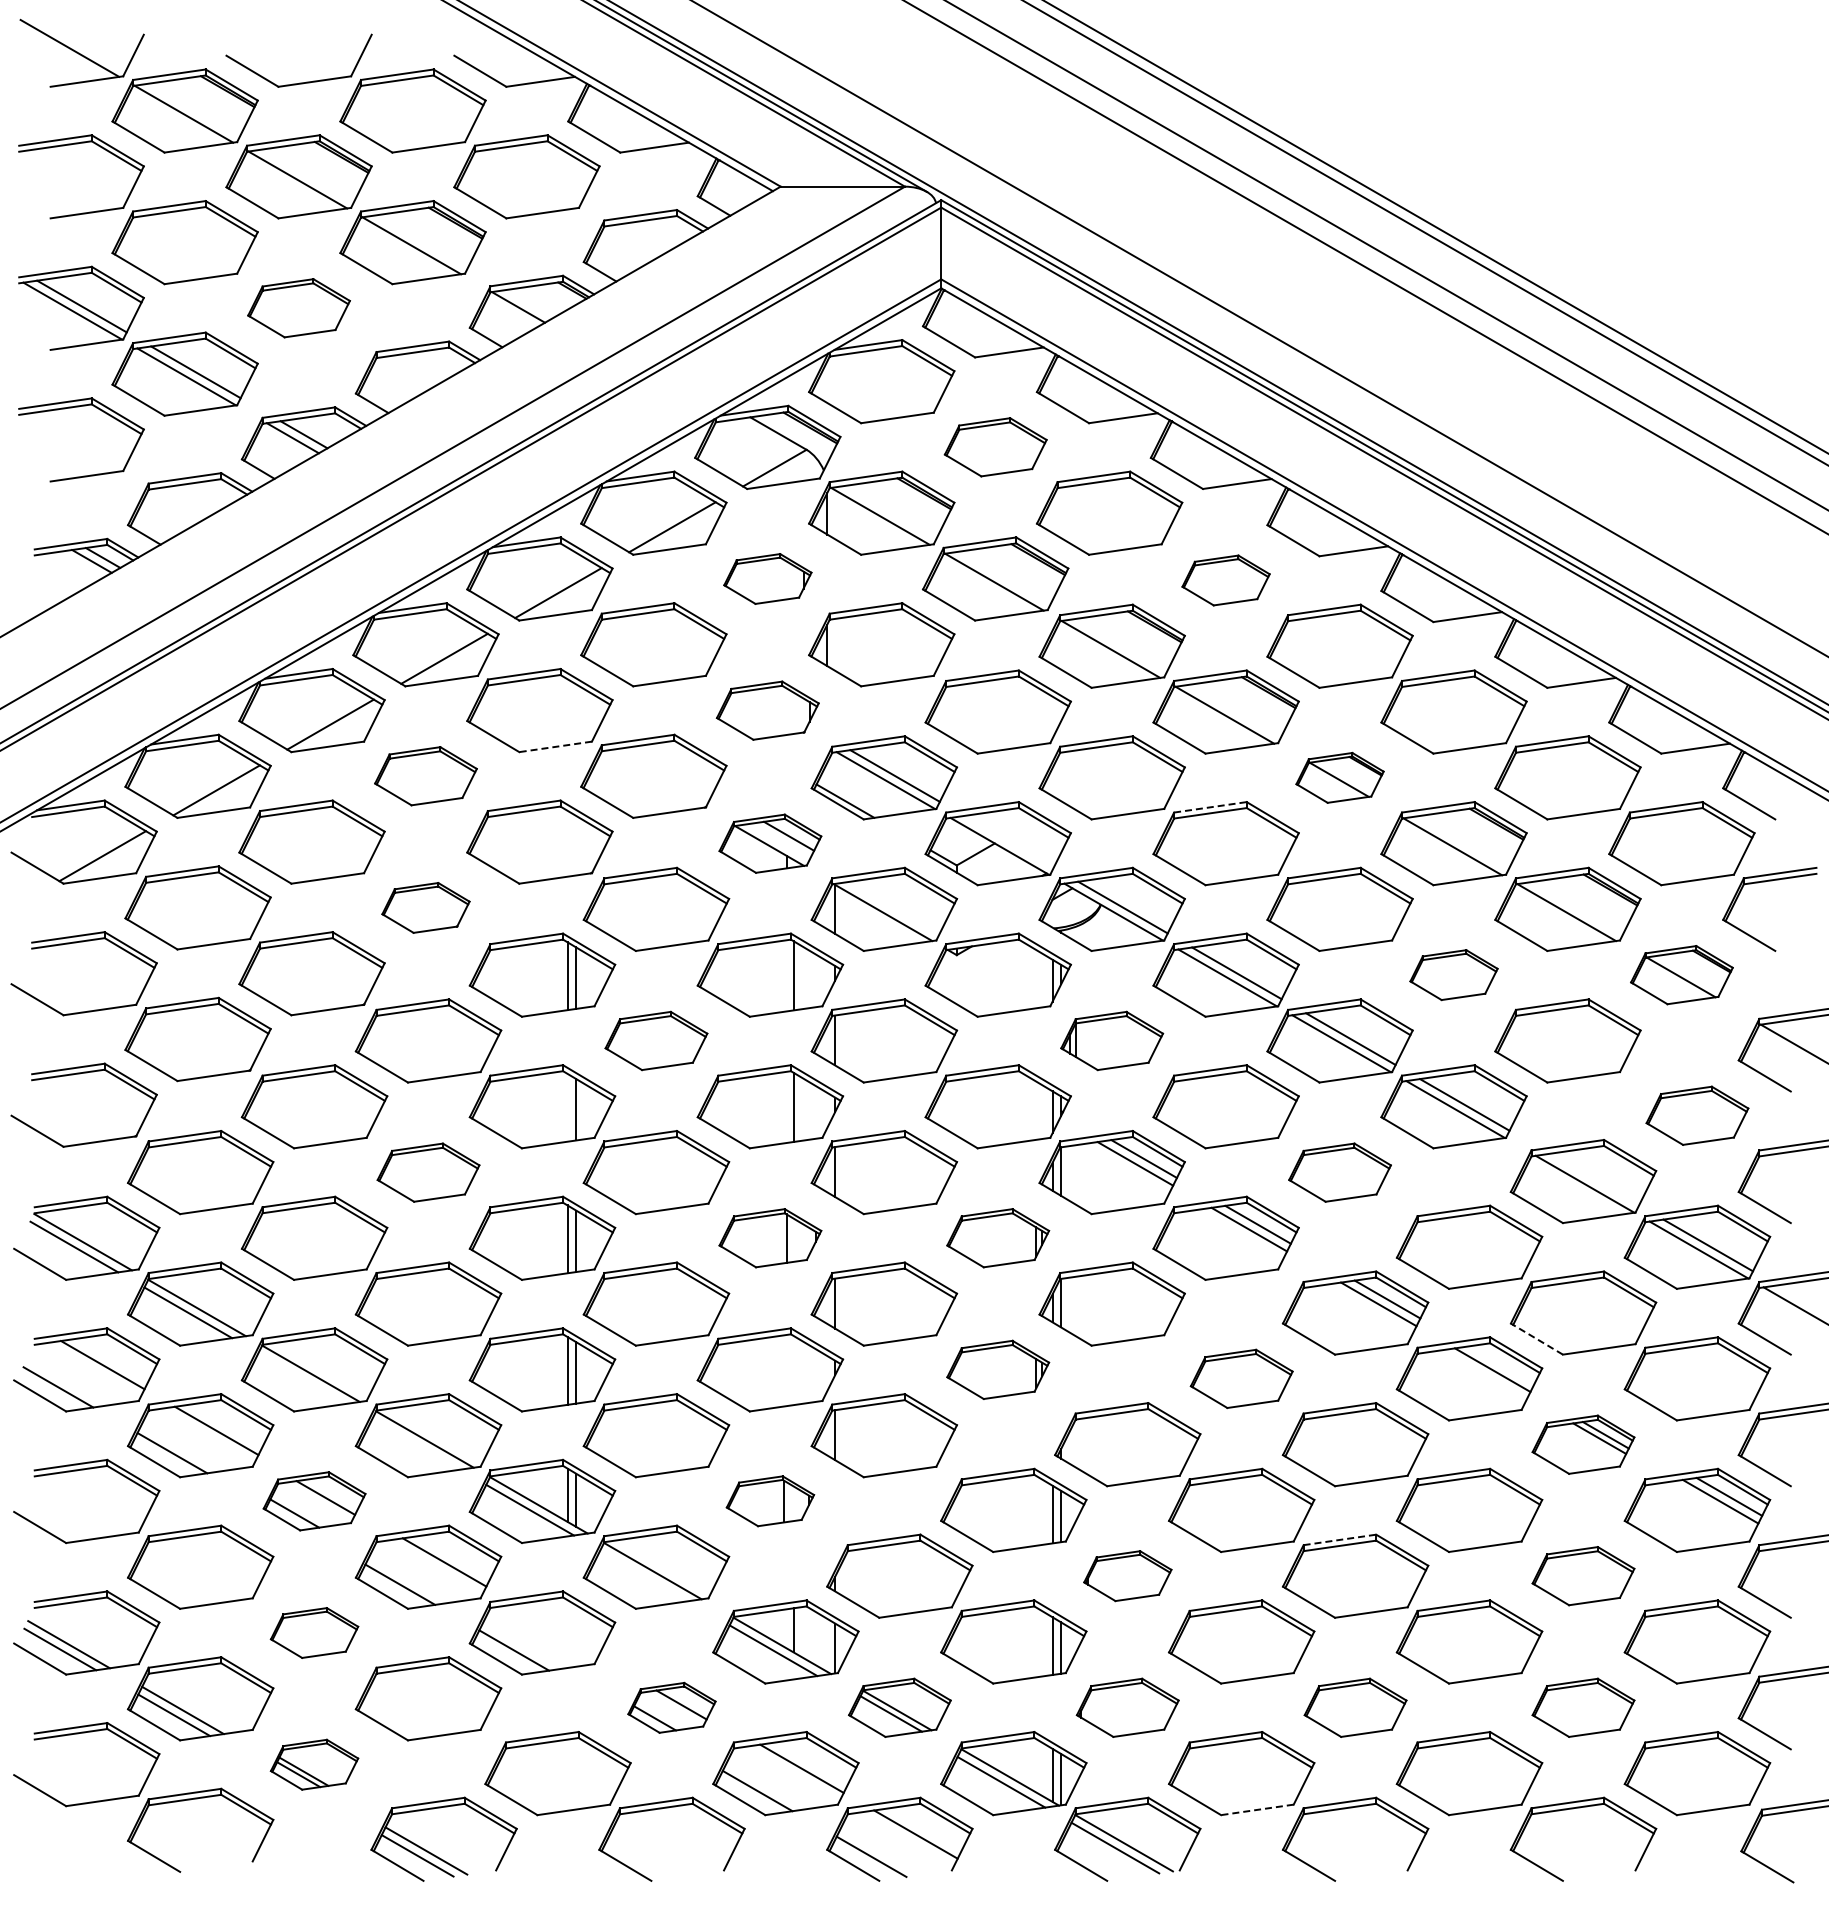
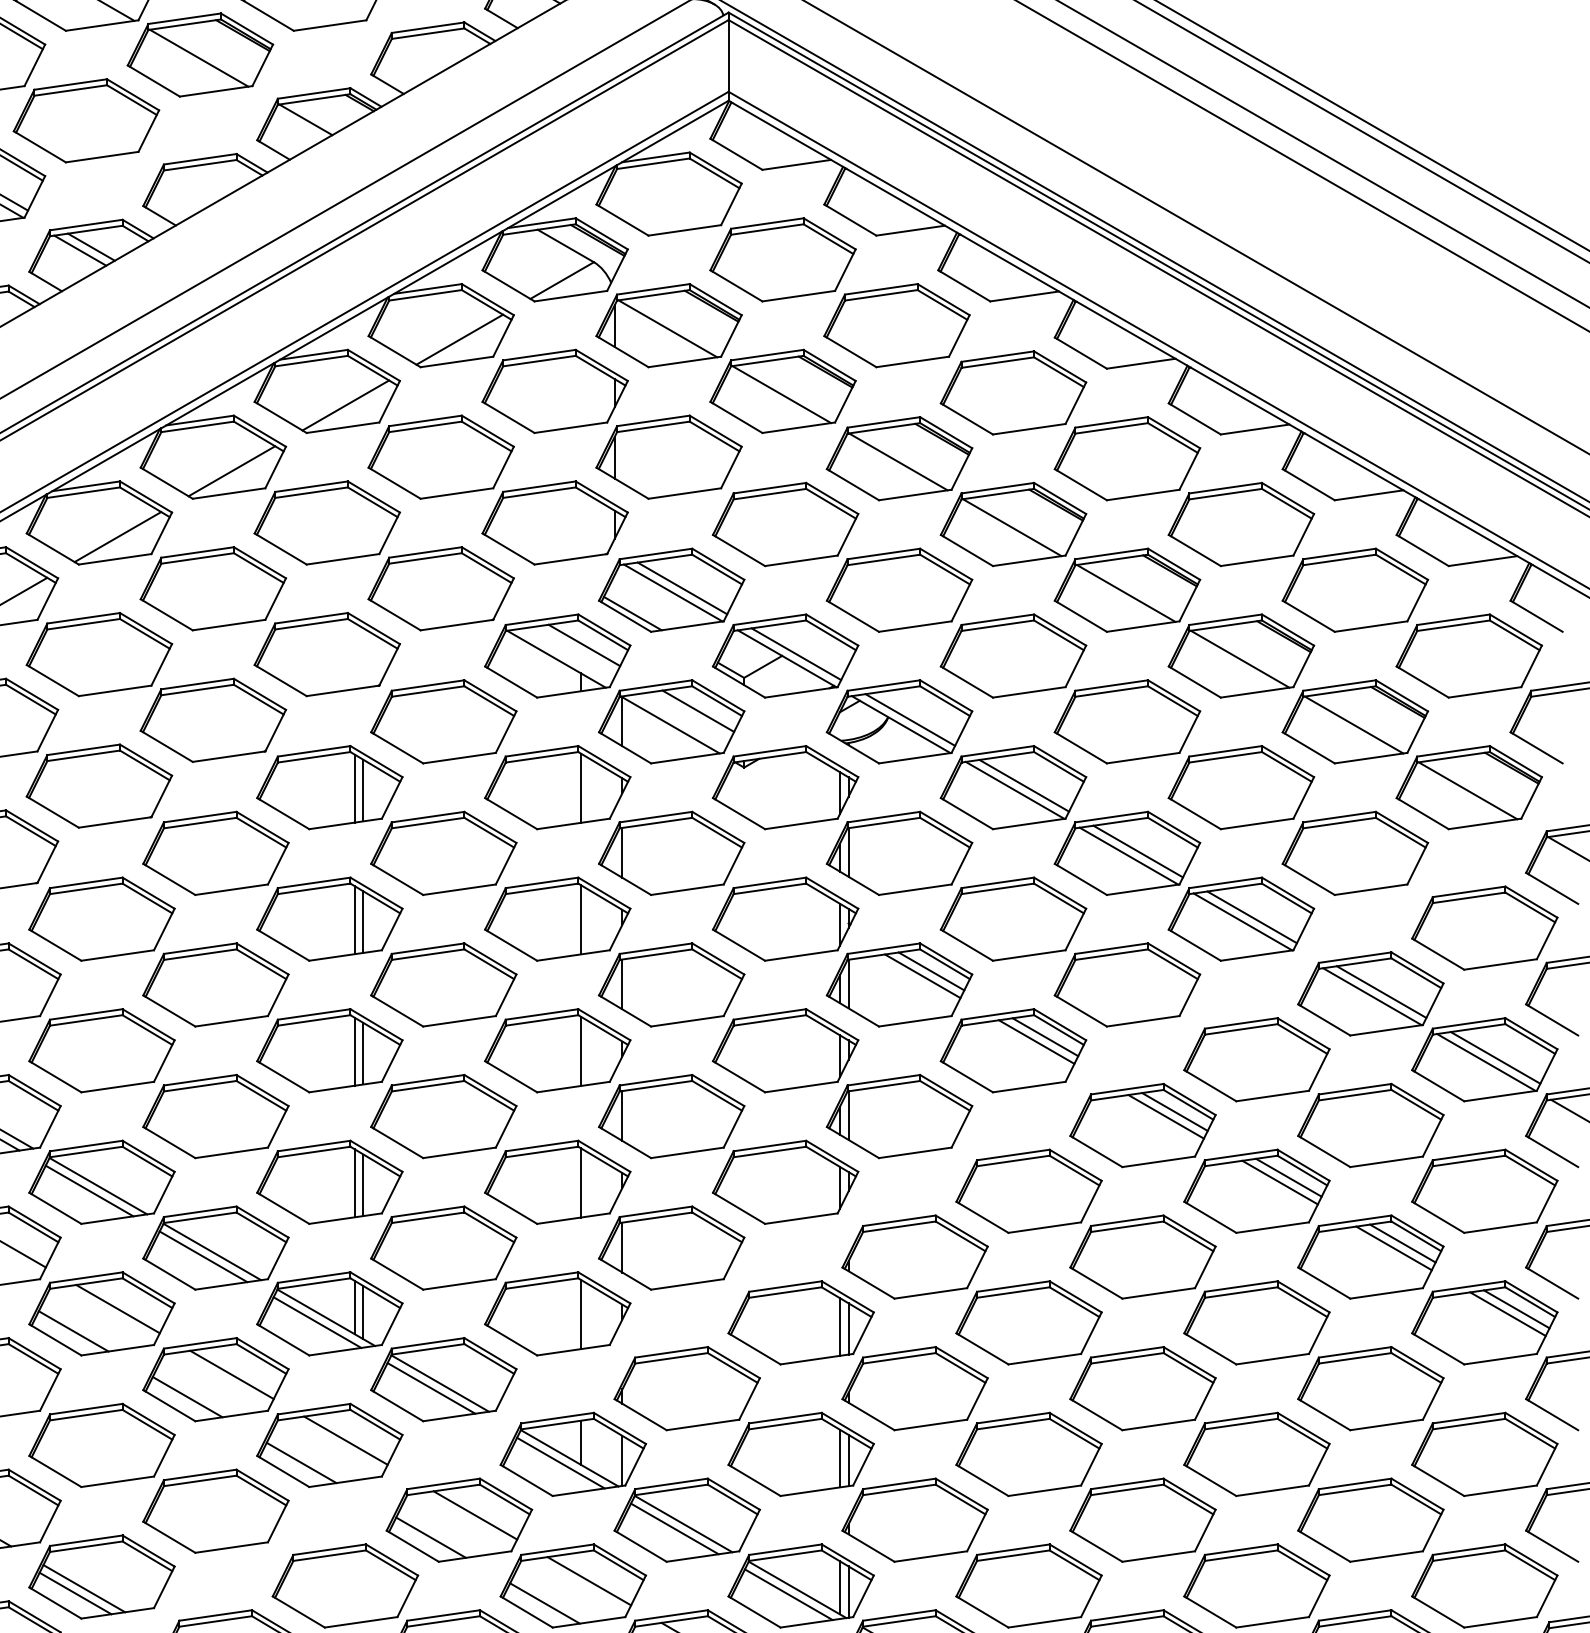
part: (298, 307) -> (85, 119), size x1.43
part: (995, 446) -> (782, 258), size x1.43
part: (767, 578) -> (554, 390), size x1.67
part: (1225, 580) -> (1012, 392), size x1.67
part: (767, 710) -> (554, 522), size x1.43
line: (555, 746) -> (342, 558), dashed -> solid
part: (425, 775) -> (212, 587), size x1.43
part: (1339, 777) -> (1126, 589), size x1.67
line: (1210, 807) -> (997, 619), dashed -> solid
line: (1008, 841) -> (795, 653), added
part: (770, 843) -> (557, 655), size x1.43
line: (910, 898) -> (697, 710), added
part: (425, 907) -> (212, 719), size x1.67
part: (1453, 974) -> (1240, 786), size x1.67
part: (1681, 974) -> (1468, 786), size x1.43
part: (656, 1040) -> (443, 852), size x1.43
part: (1111, 1040) -> (898, 852), size x1.43
line: (567, 1107) -> (354, 919), added
part: (1697, 1115) -> (1484, 927), size x1.43
part: (428, 1172) -> (215, 984), size x1.43
part: (1339, 1172) -> (1126, 984), size x1.43
line: (1594, 1179) -> (1381, 991), added
part: (770, 1237) -> (557, 1049), size x1.43
part: (997, 1237) -> (784, 1049), size x1.43
line: (1536, 1338) -> (1323, 1150), dashed -> solid
line: (1501, 1365) -> (1288, 1177), added
part: (997, 1369) -> (784, 1181), size x1.43
line: (793, 1370) -> (580, 1182), added
line: (302, 1378) -> (89, 1190), added
part: (1241, 1378) -> (1028, 1190), size x1.43
line: (416, 1444) -> (203, 1256), added
part: (1583, 1444) -> (1370, 1256), size x1.43
part: (314, 1500) -> (101, 1312), size x1.43
part: (770, 1500) -> (557, 1312), size x1.67
line: (1339, 1539) -> (1126, 1351), dashed -> solid
line: (643, 1575) -> (430, 1387), added
part: (1127, 1575) -> (914, 1387), size x1.67
part: (1583, 1575) -> (1370, 1387), size x1.43
line: (558, 1628) -> (345, 1440), added
part: (314, 1632) -> (101, 1444), size x1.67
part: (671, 1707) -> (458, 1519), size x1.67
part: (899, 1707) -> (686, 1519), size x1.43
part: (1127, 1707) -> (914, 1519), size x1.43
part: (1355, 1707) -> (1142, 1519), size x1.43
part: (1583, 1707) -> (1370, 1519), size x1.43
part: (314, 1764) -> (101, 1576), size x1.67
line: (1257, 1809) -> (1044, 1621), dashed -> solid

